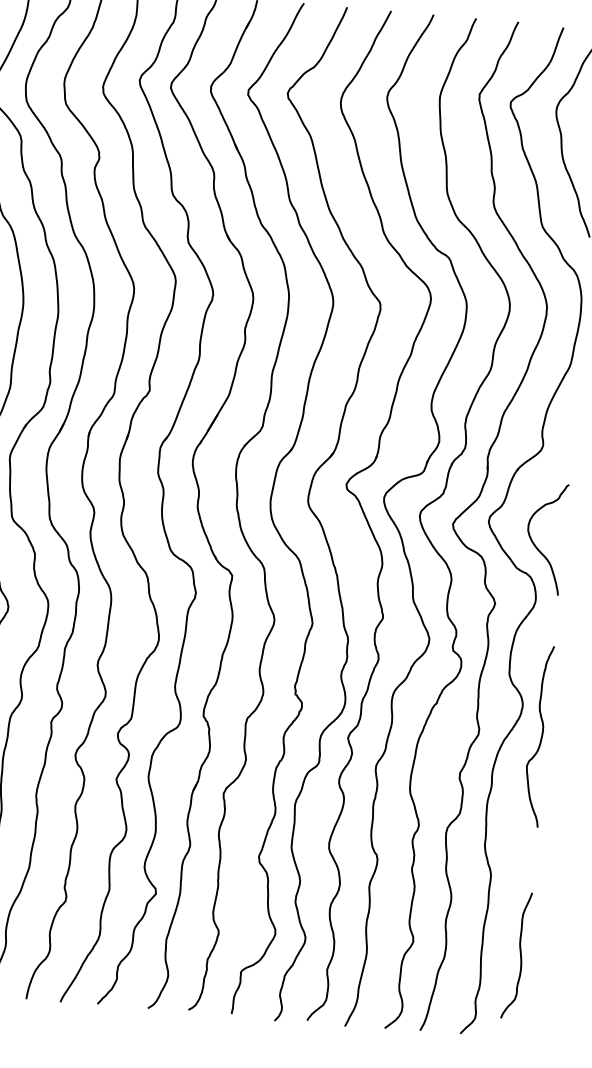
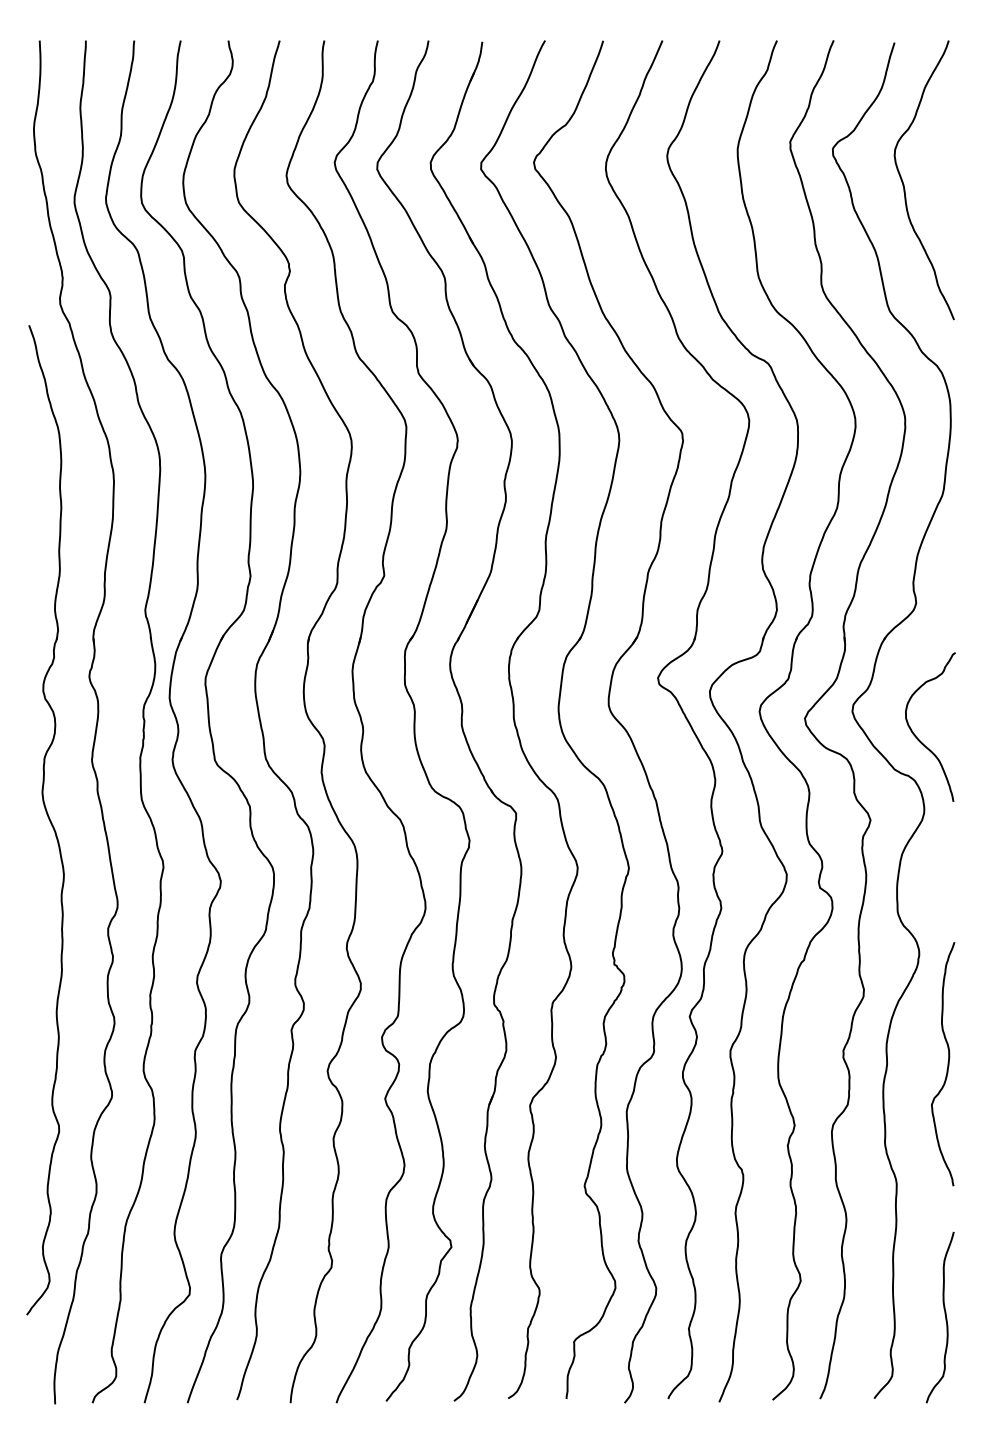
curve: (541, 736) -> (947, 1064), moved
curve: (519, 953) -> (944, 1314), moved

